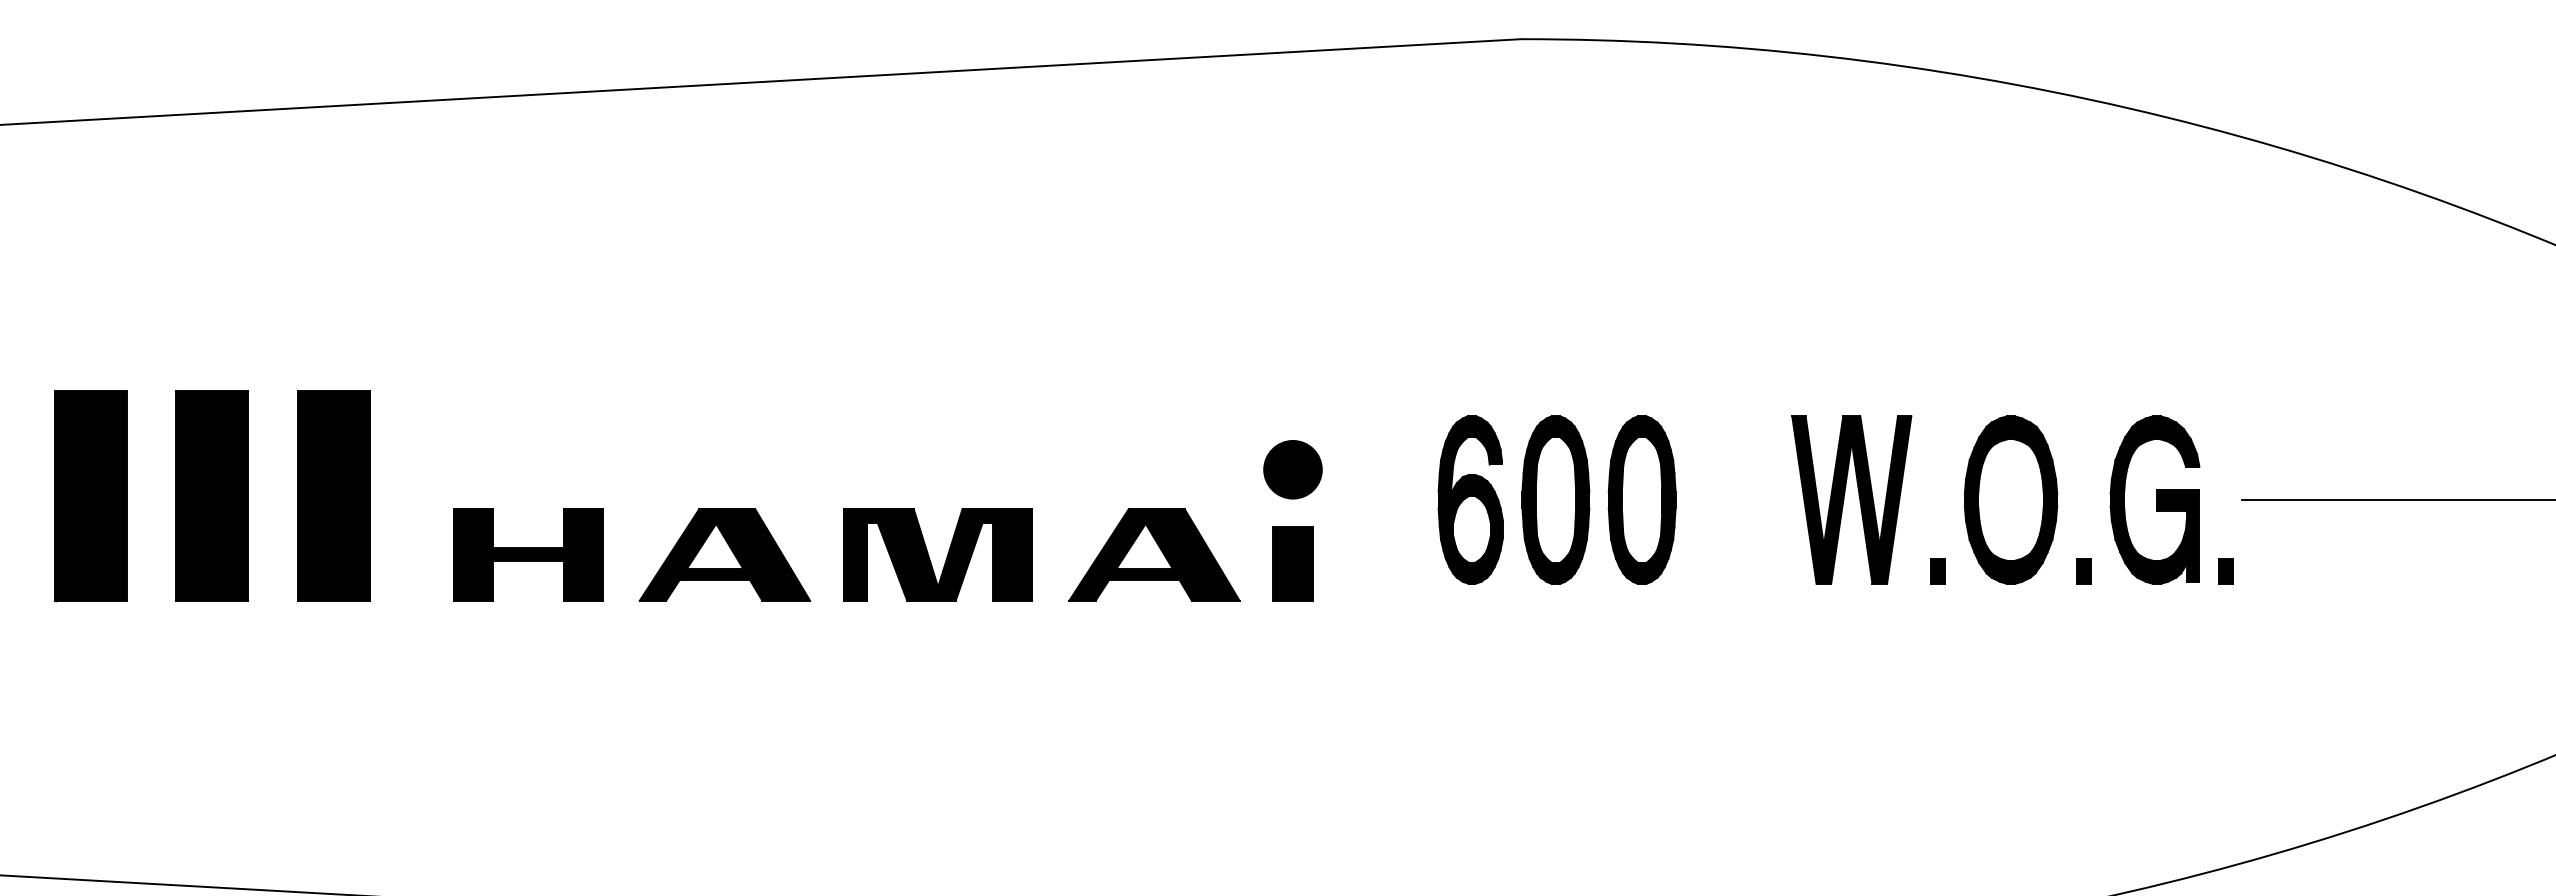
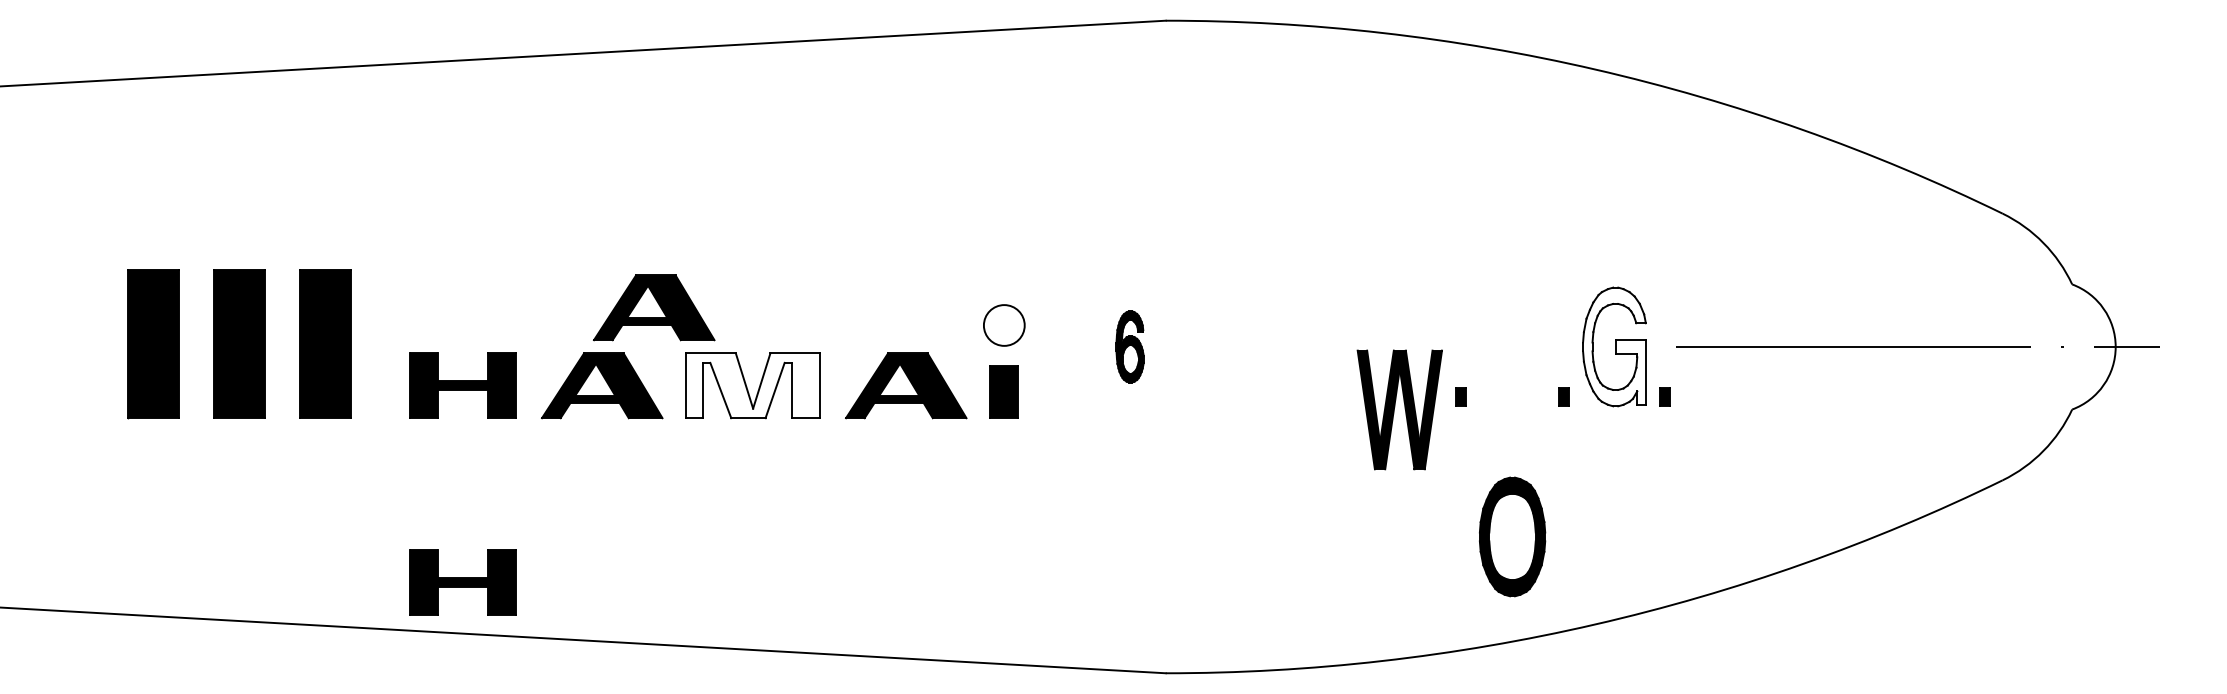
part: (798, 444) -> (654, 307), added
fill: (1291, 469) -> (1003, 325), removed
part: (1469, 499) -> (1129, 346), size x0.6
part: (1554, 499) -> (1189, 346), removed
part: (1642, 499) -> (1251, 346), removed
part: (1851, 499) -> (1399, 409), moved
part: (2010, 499) -> (1512, 536), moved
fill: (2155, 499) -> (1614, 346), removed
fill: (937, 554) -> (752, 385), removed
part: (527, 832) -> (462, 582), added

